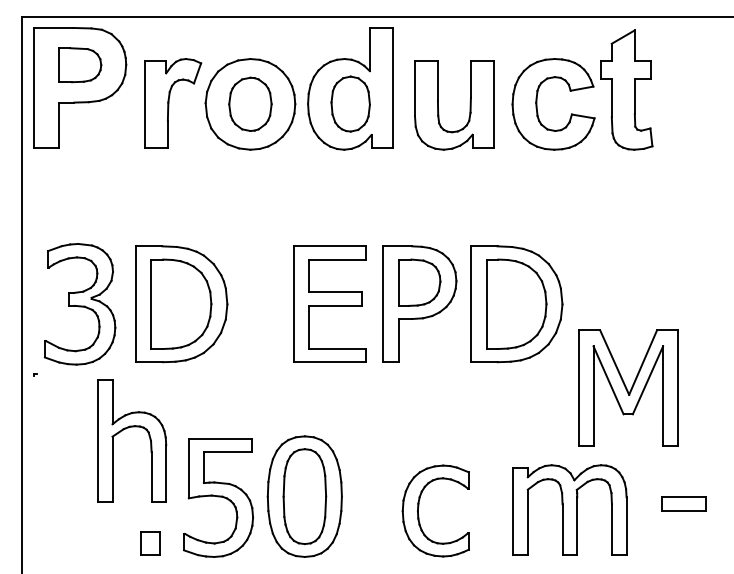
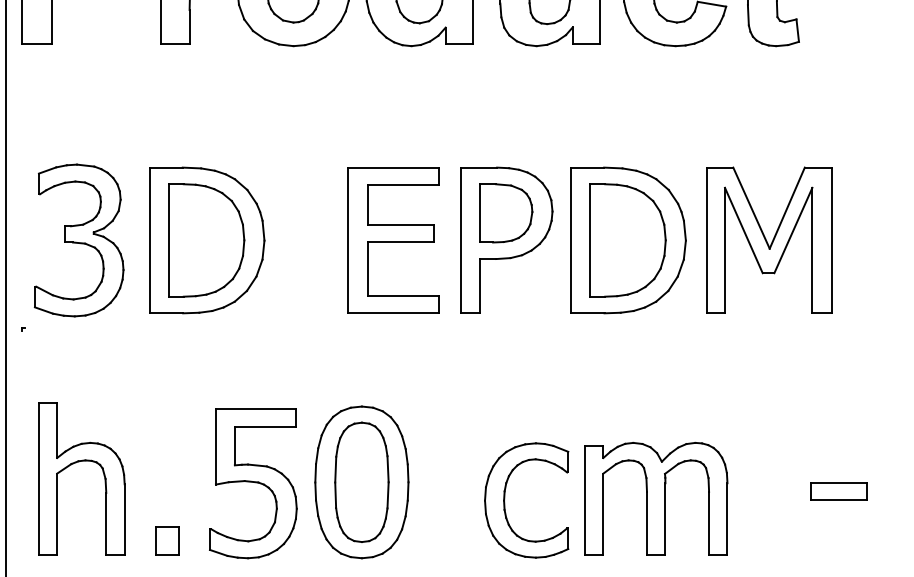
part: (628, 387) -> (768, 239), moved
part: (128, 428) -> (77, 463), moved
part: (569, 509) -> (655, 498), moved

